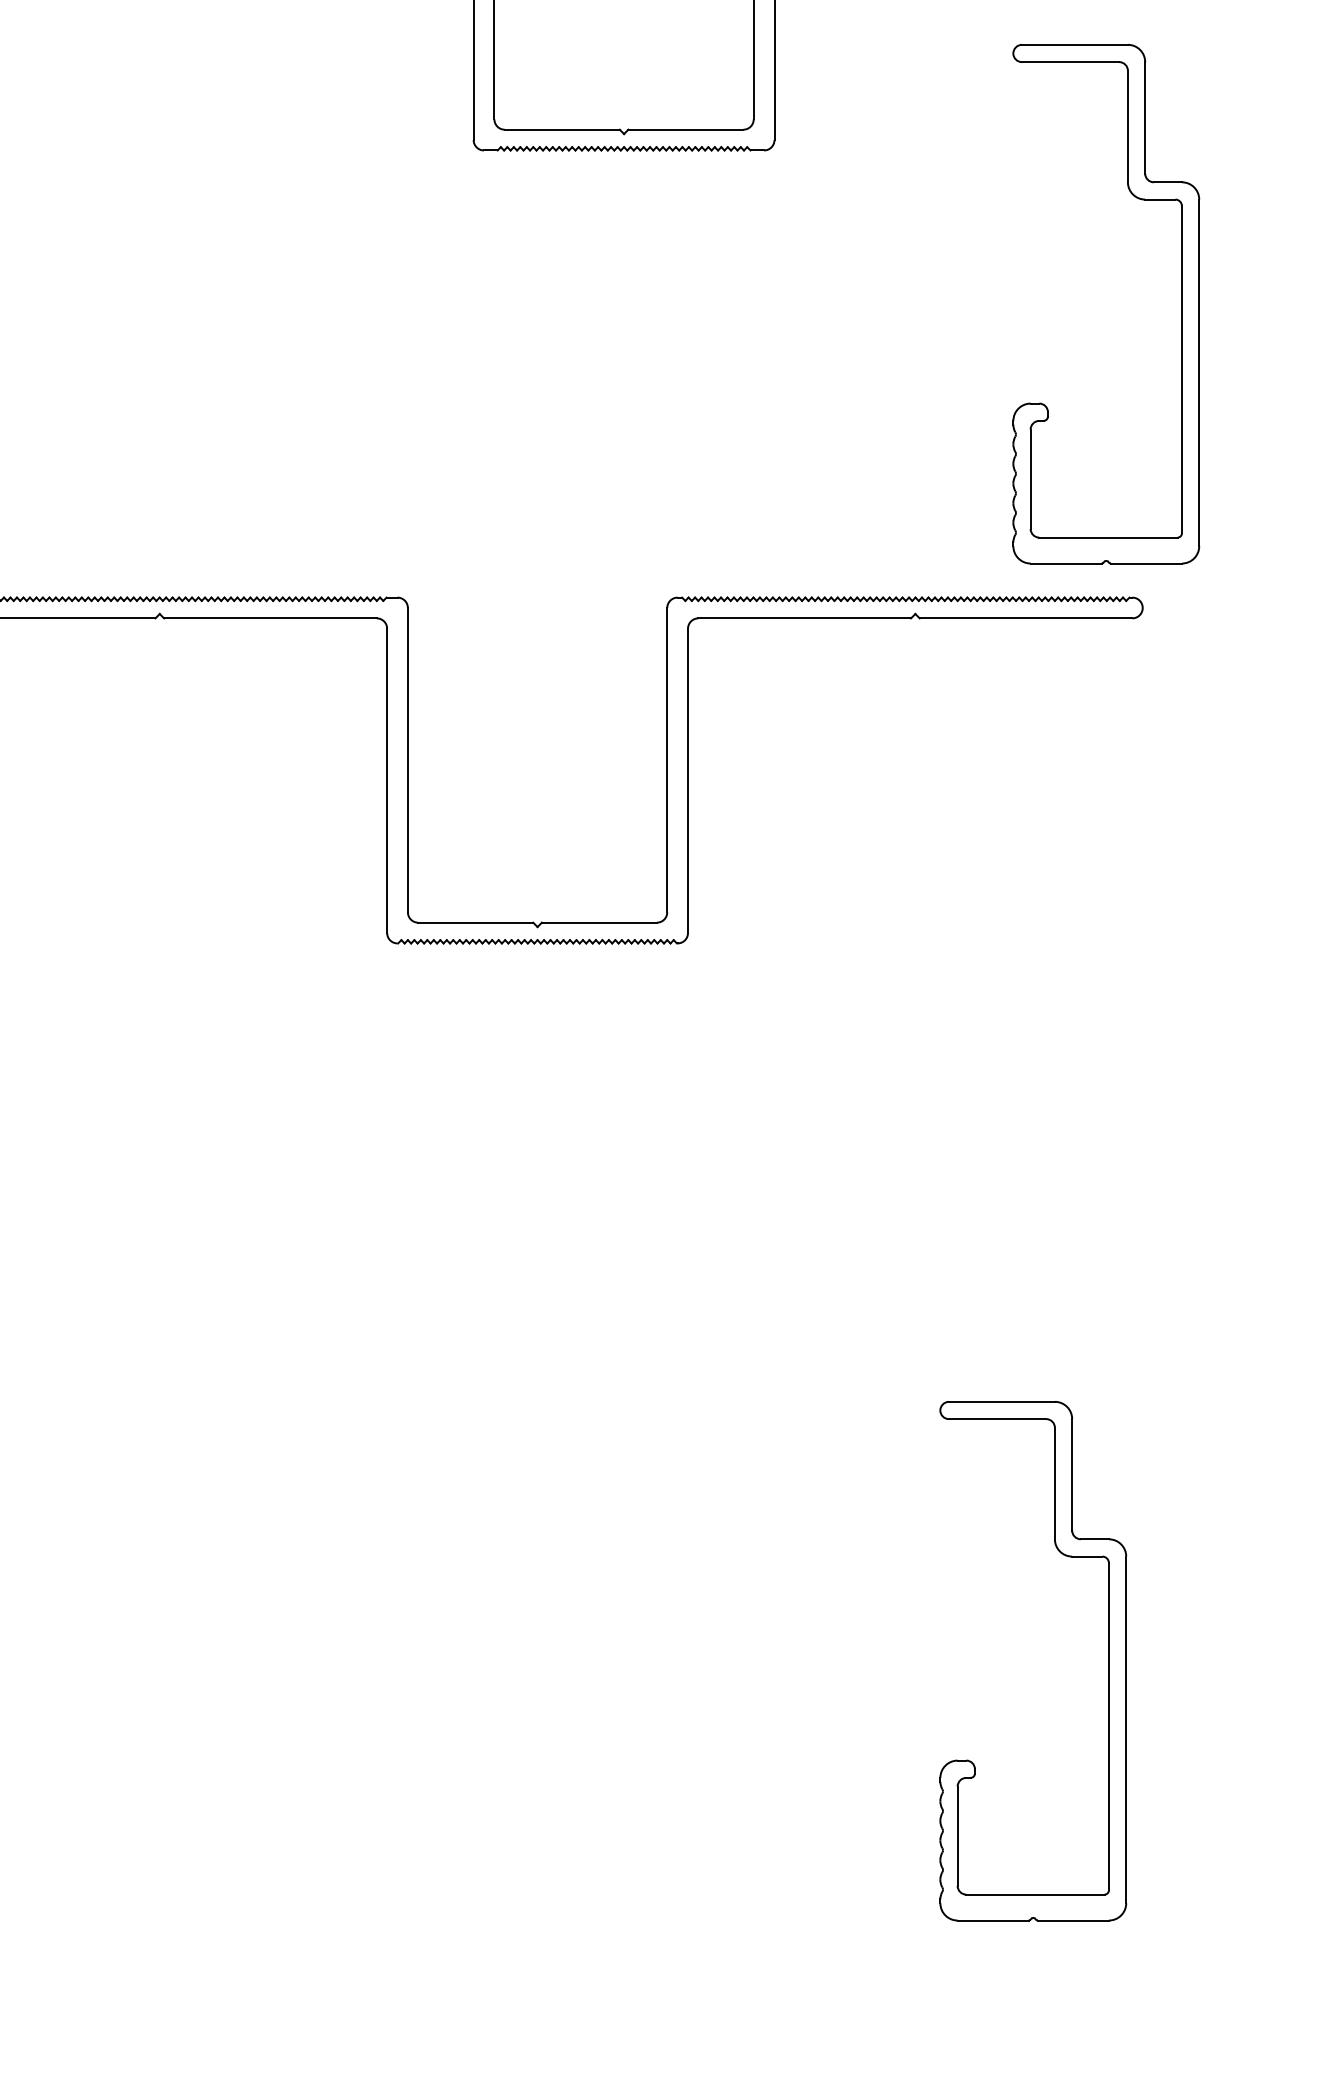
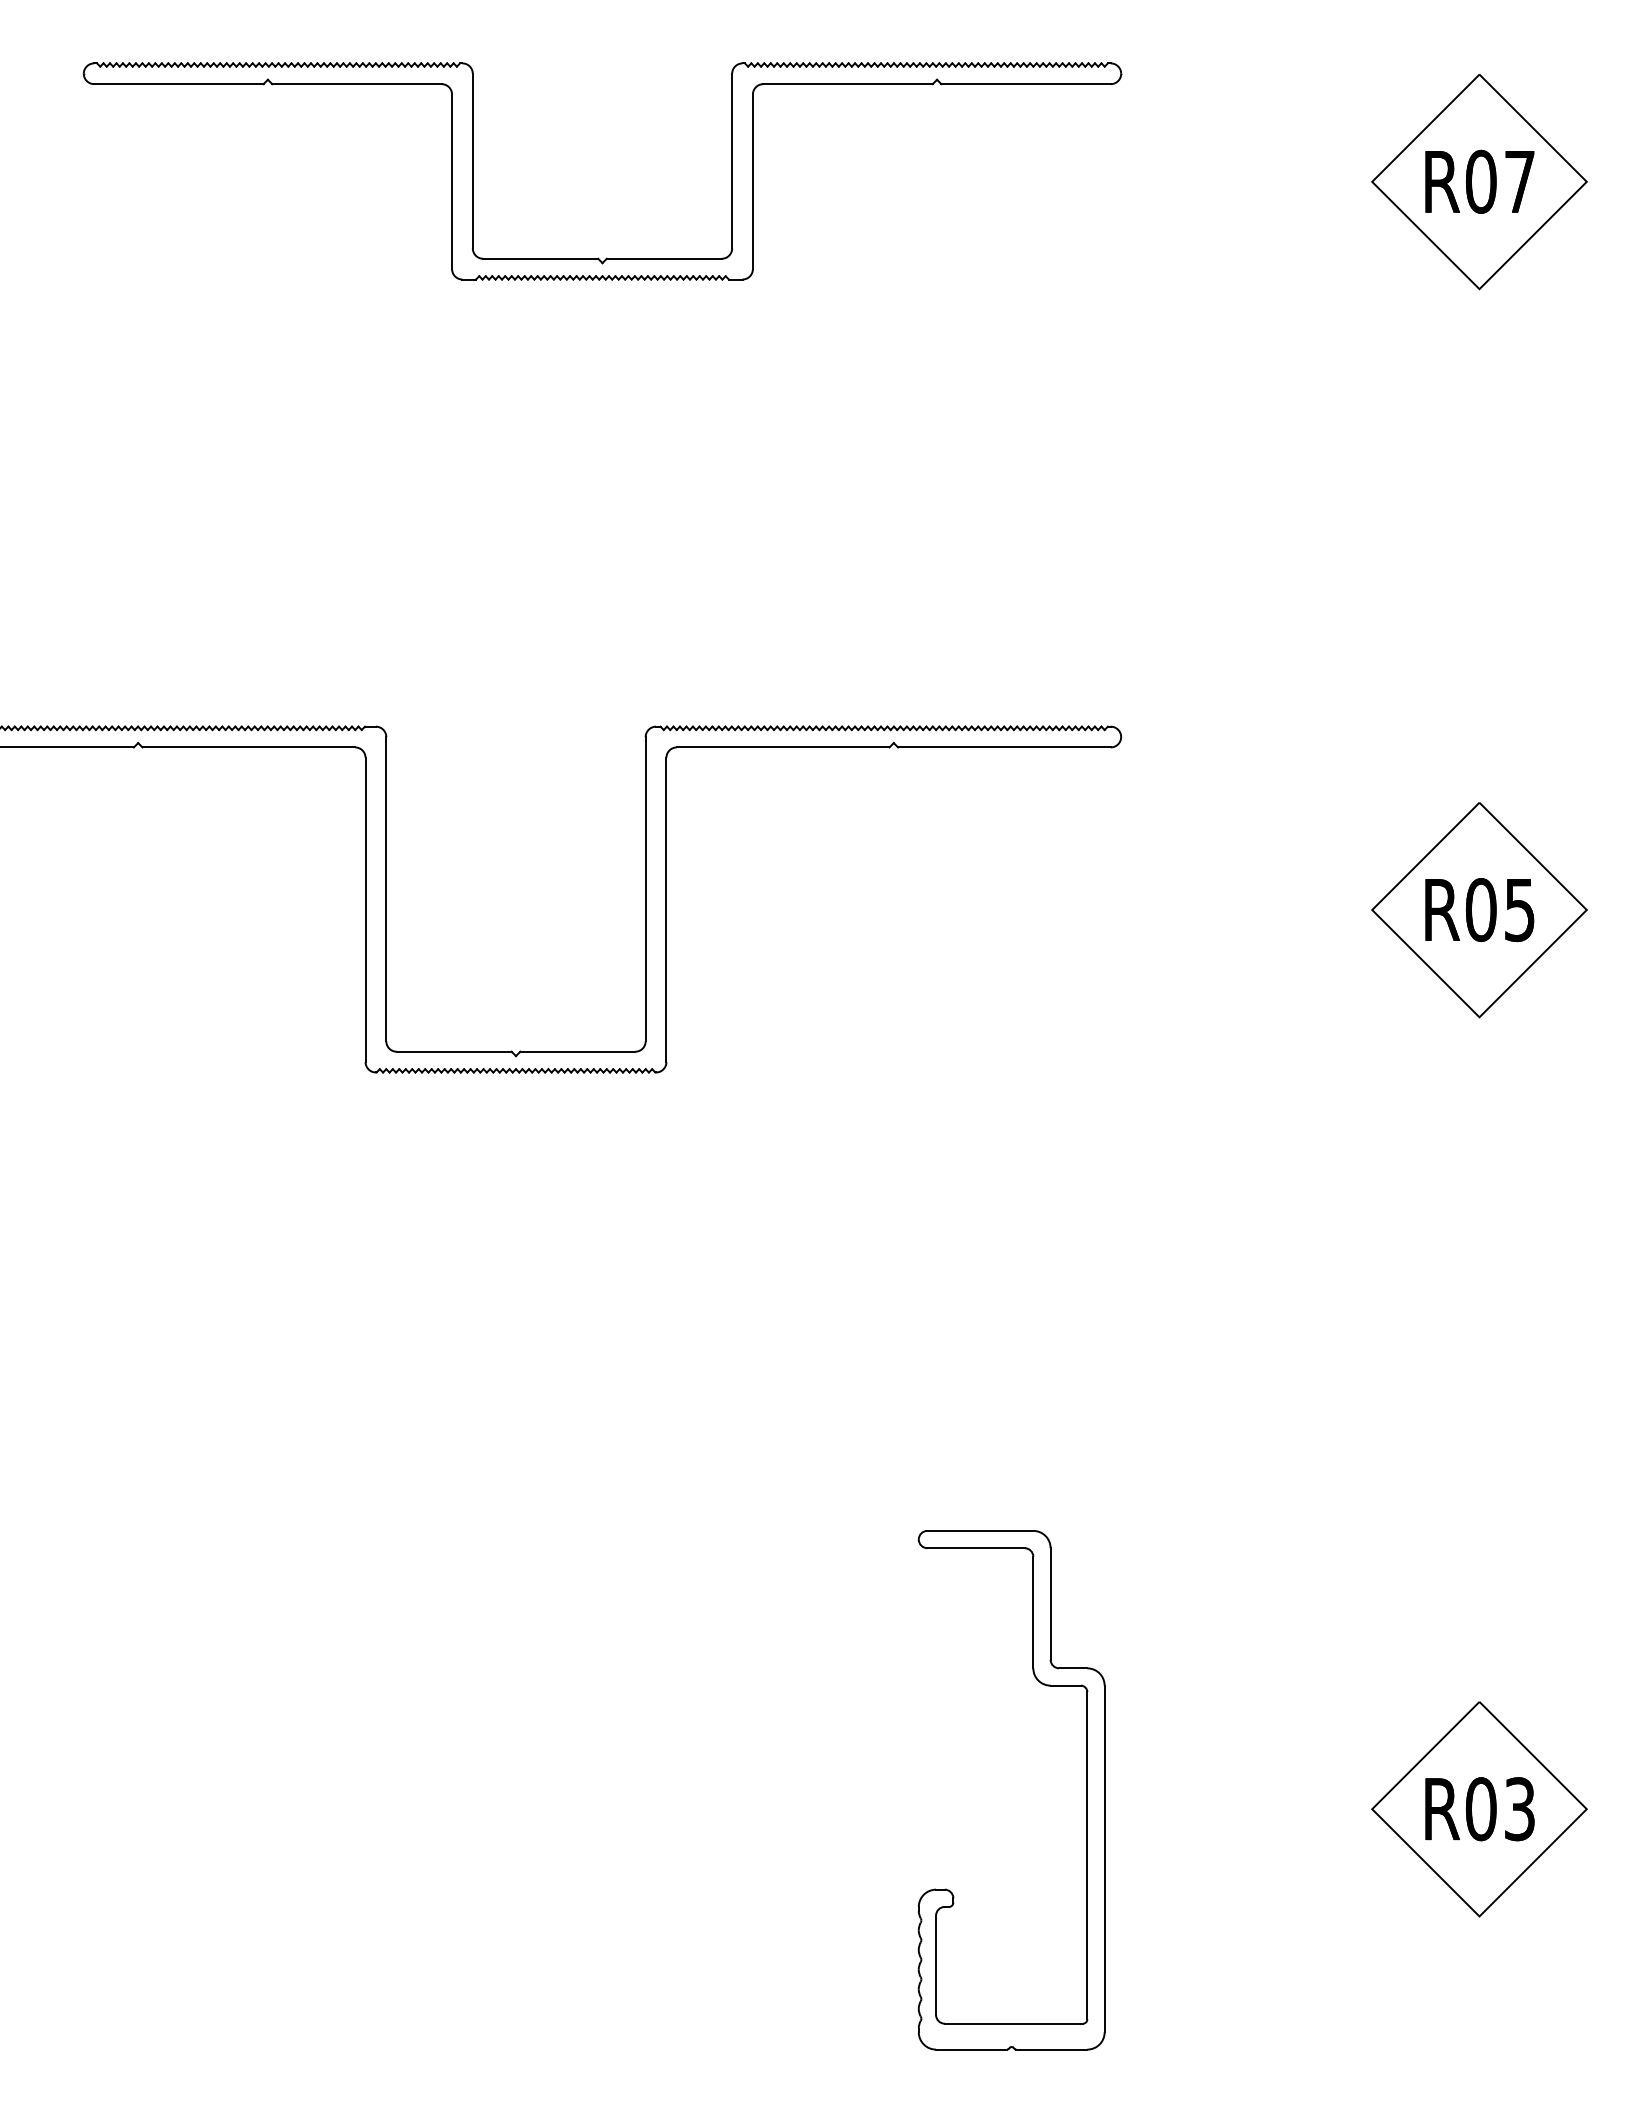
part: (1181, 304) -> (1159, 433), removed

